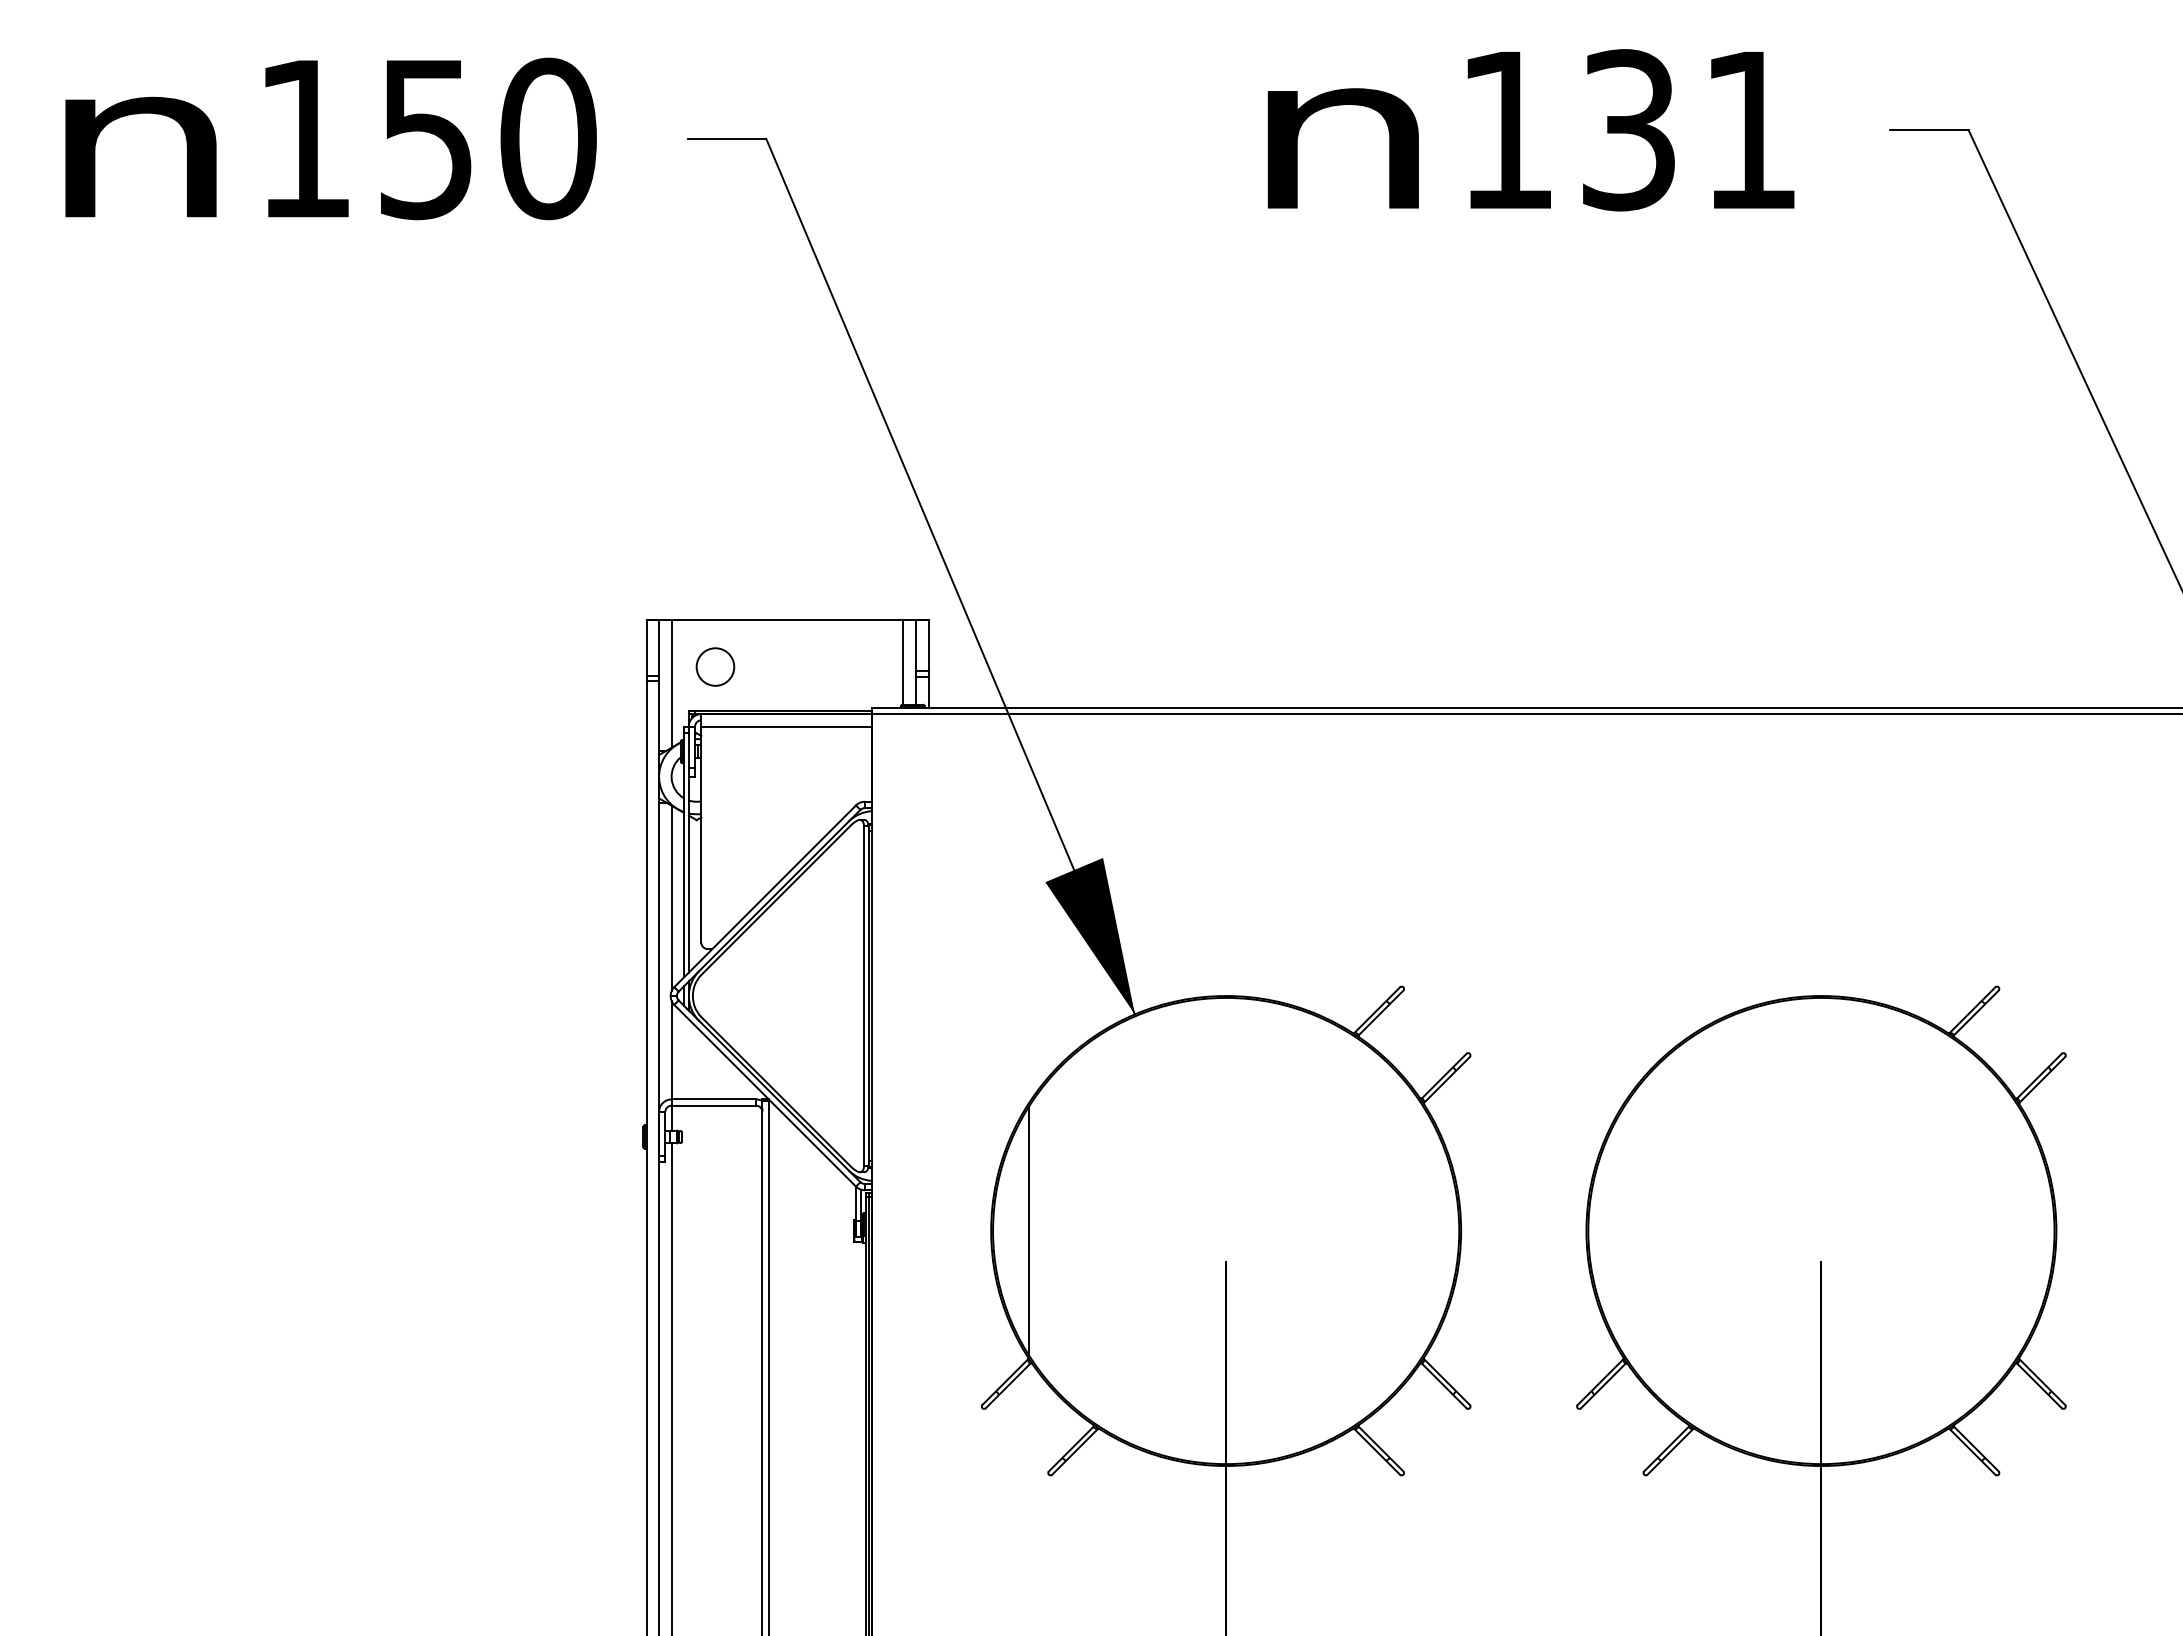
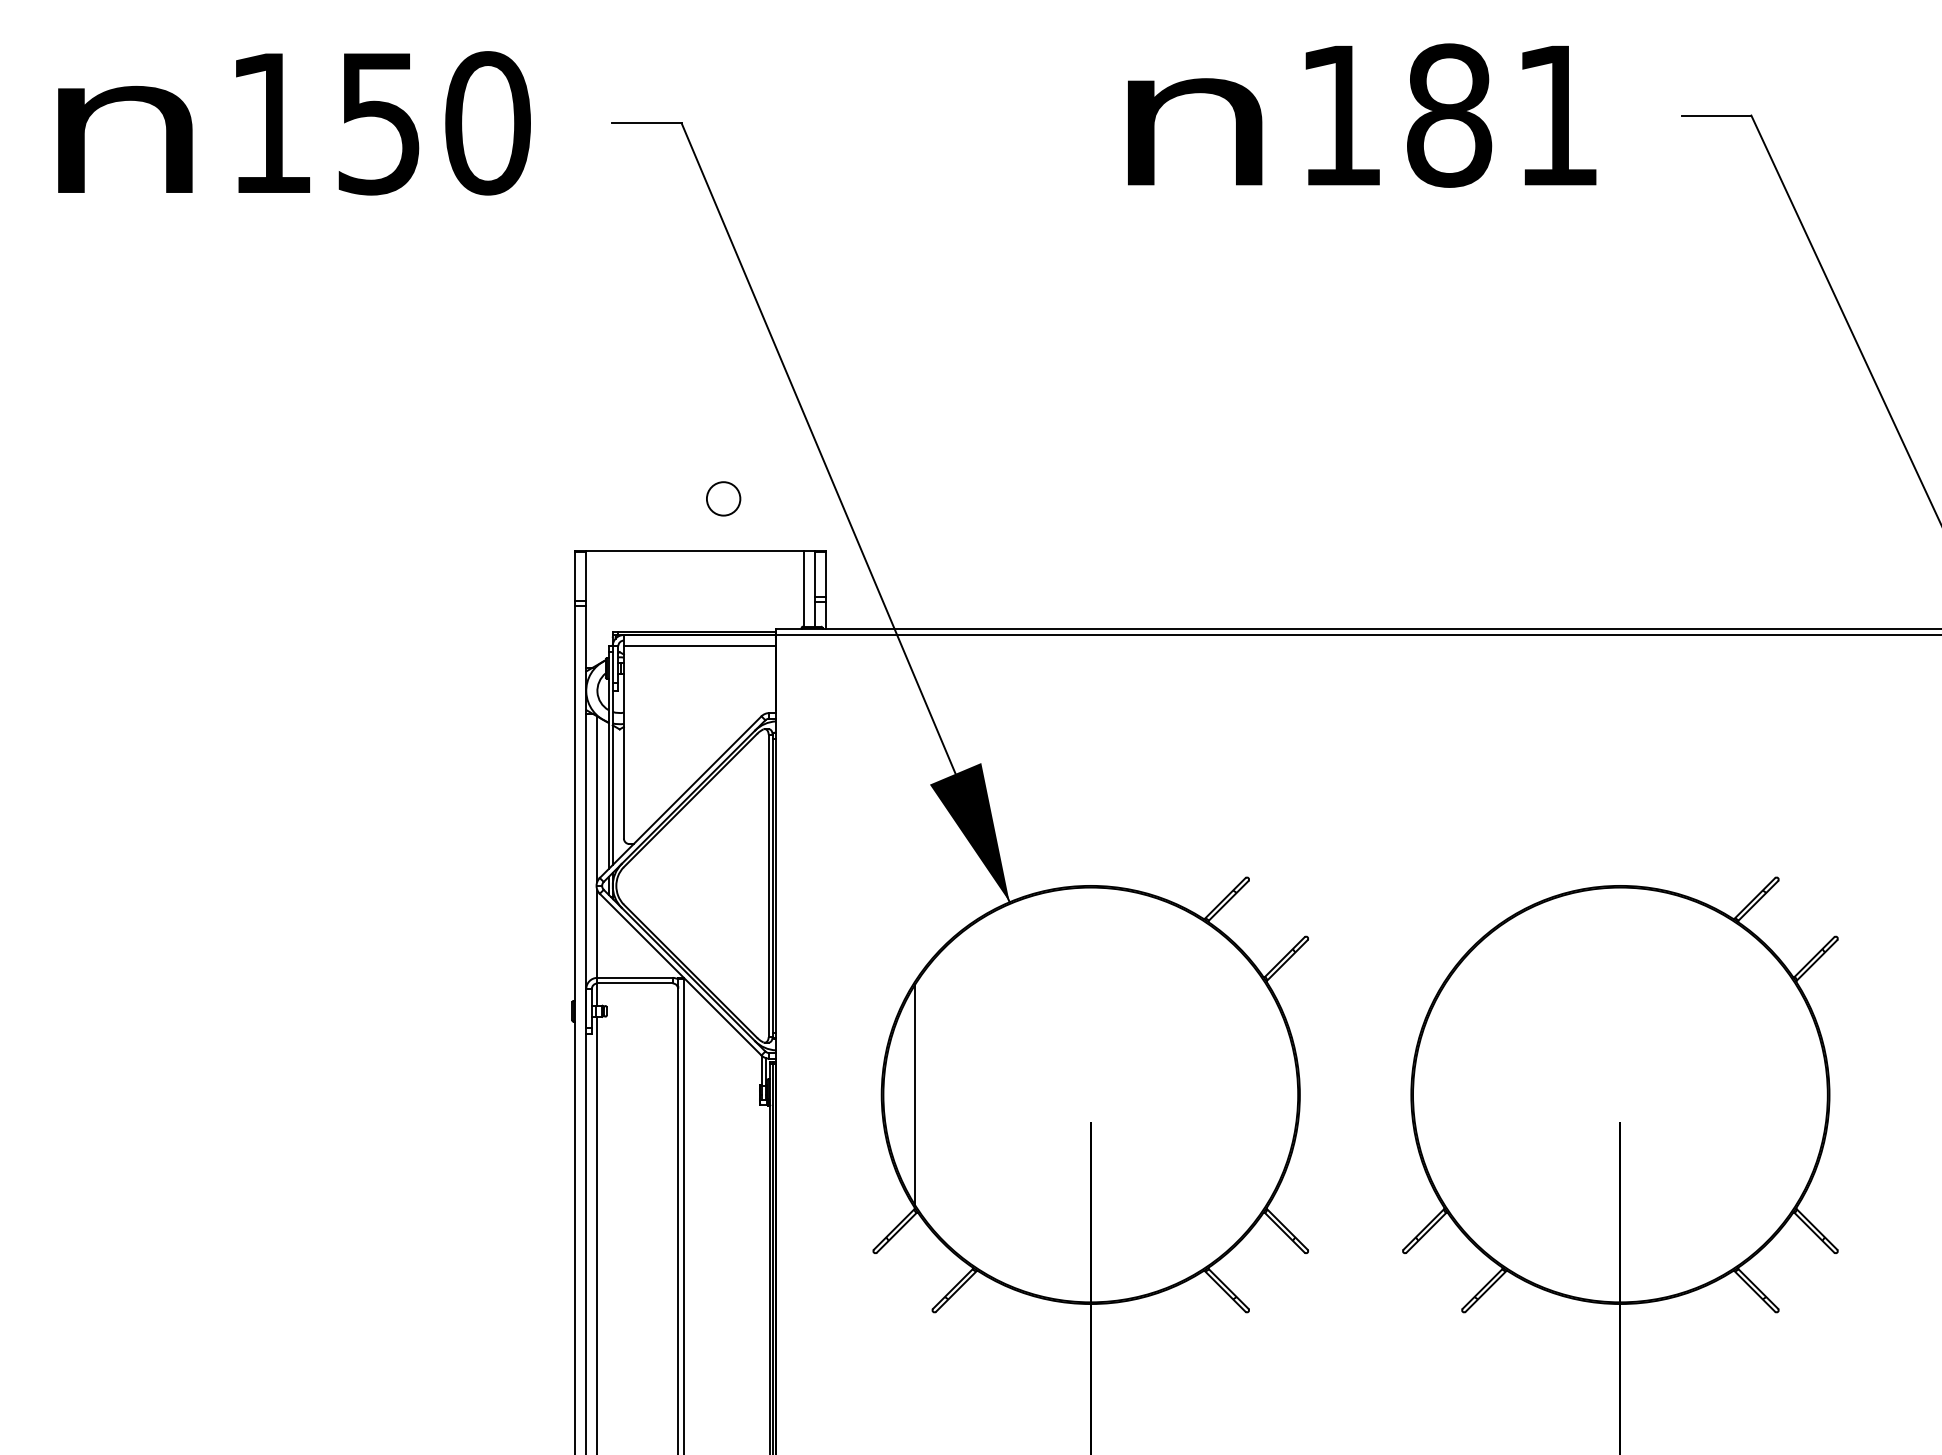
text: (1629, 130) -> (1449, 115), 131 -> 181
circle: (715, 666) -> (723, 498), moved
line: (671, 683) -> (597, 607), removed

